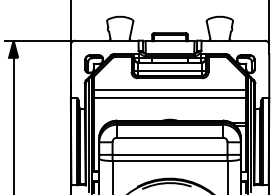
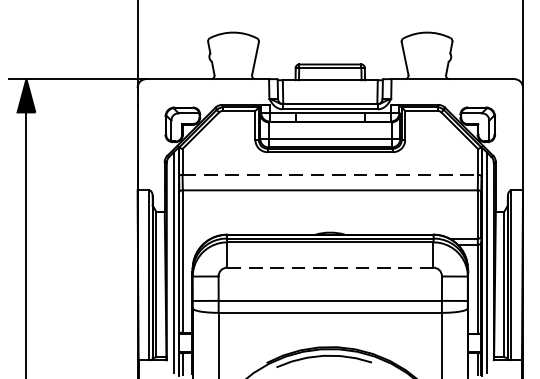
line: (170, 89) -> (331, 173), solid -> dashed
line: (169, 137) -> (329, 267), solid -> dashed

